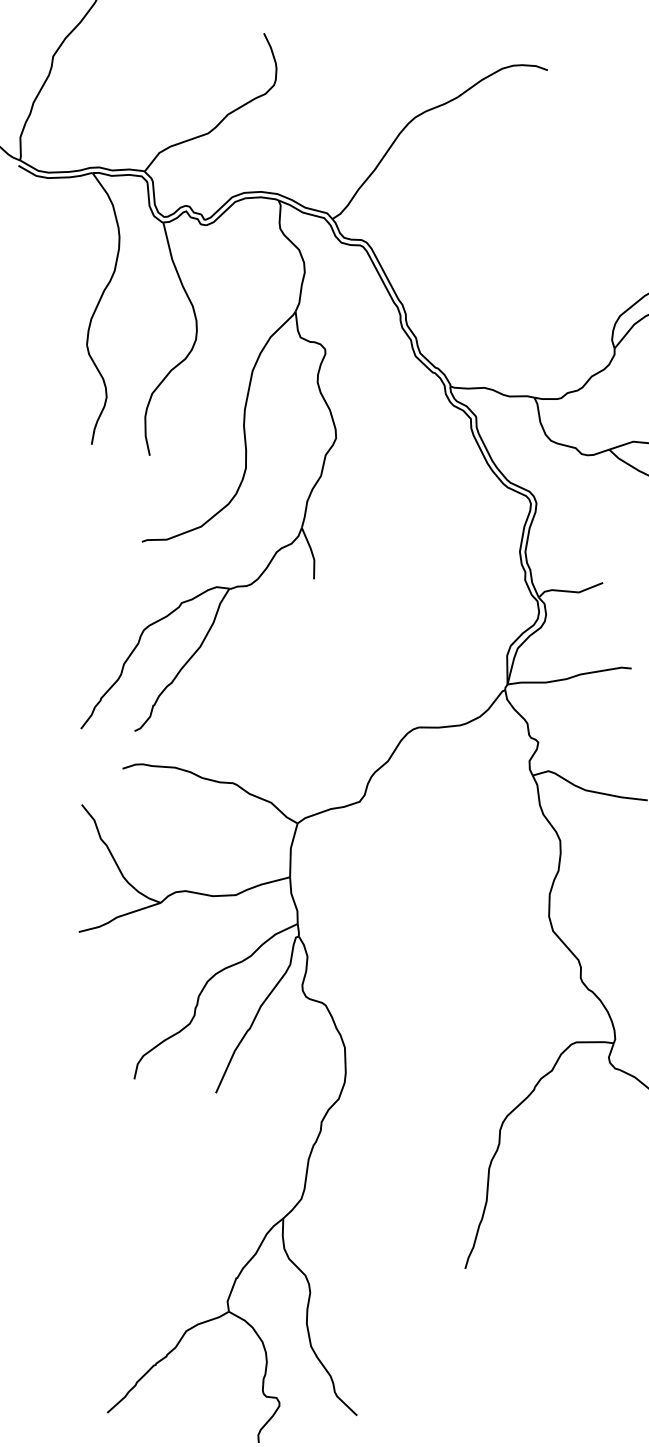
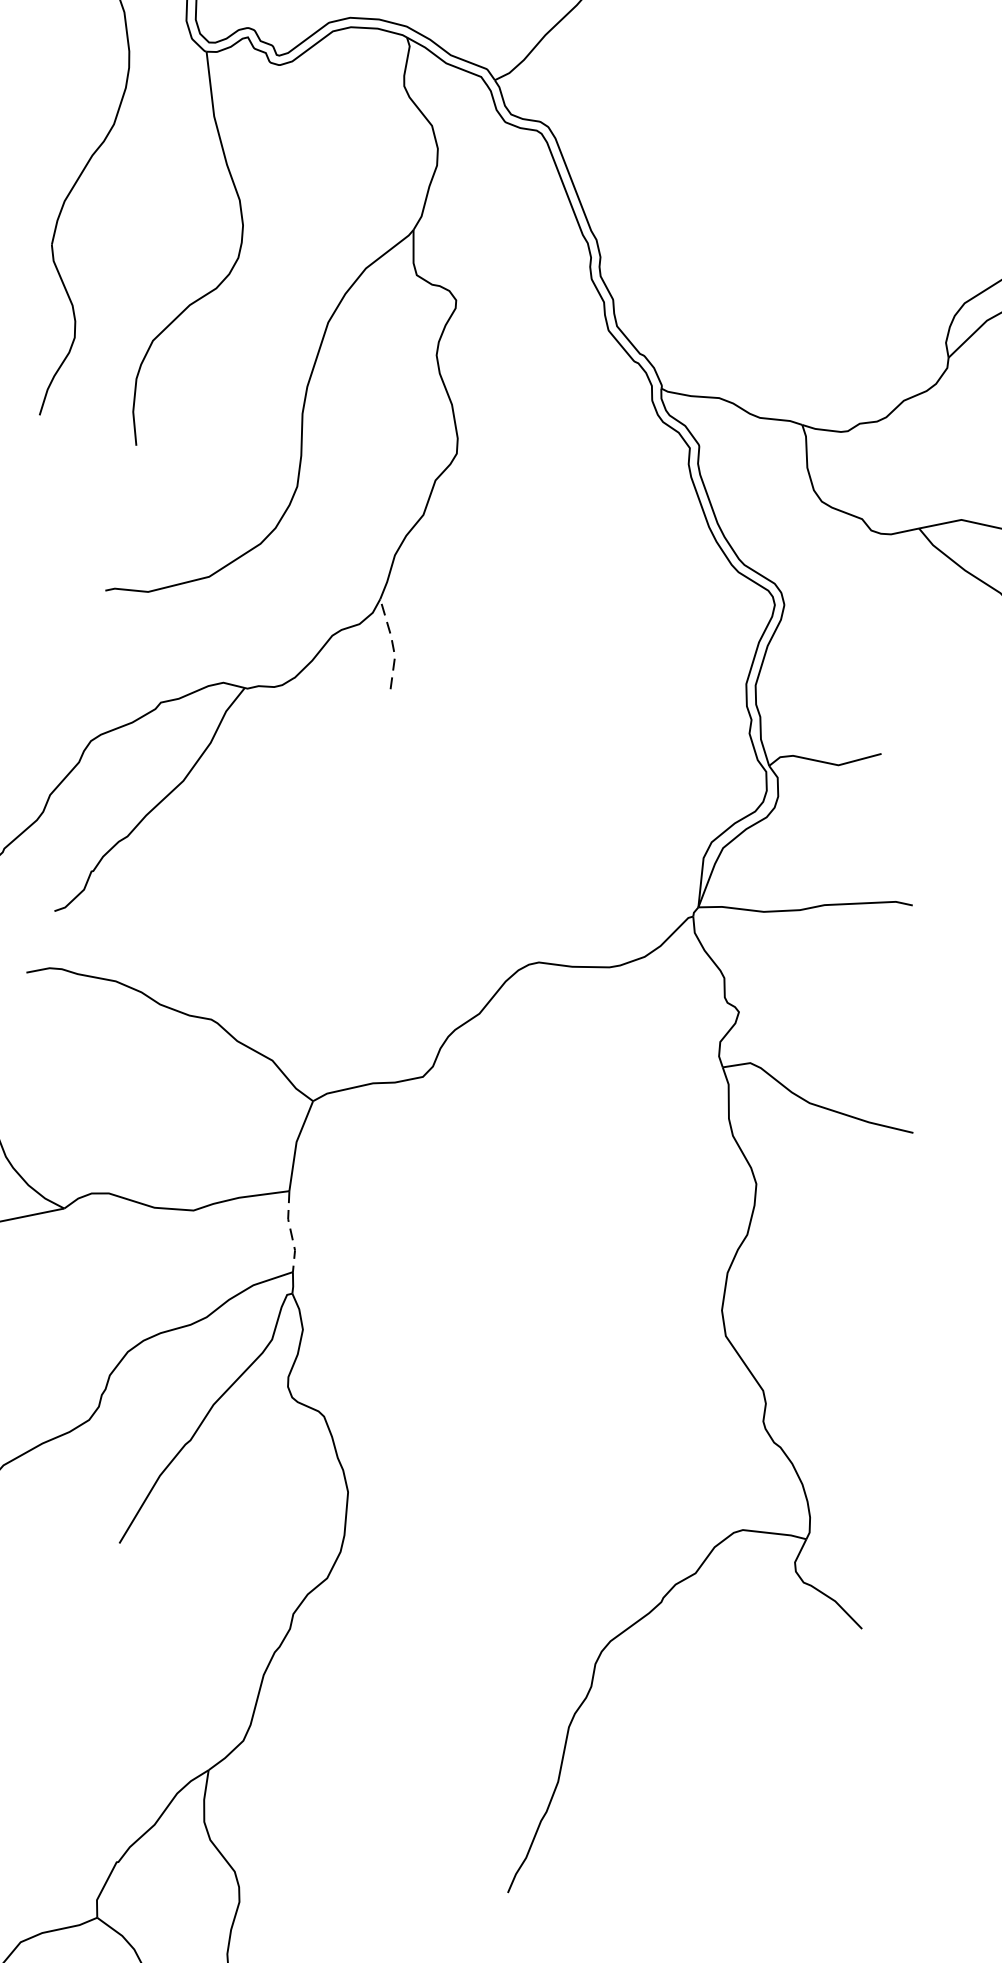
line: (312, 552) -> (393, 643), solid -> dashed
line: (293, 900) -> (290, 1231), solid -> dashed

